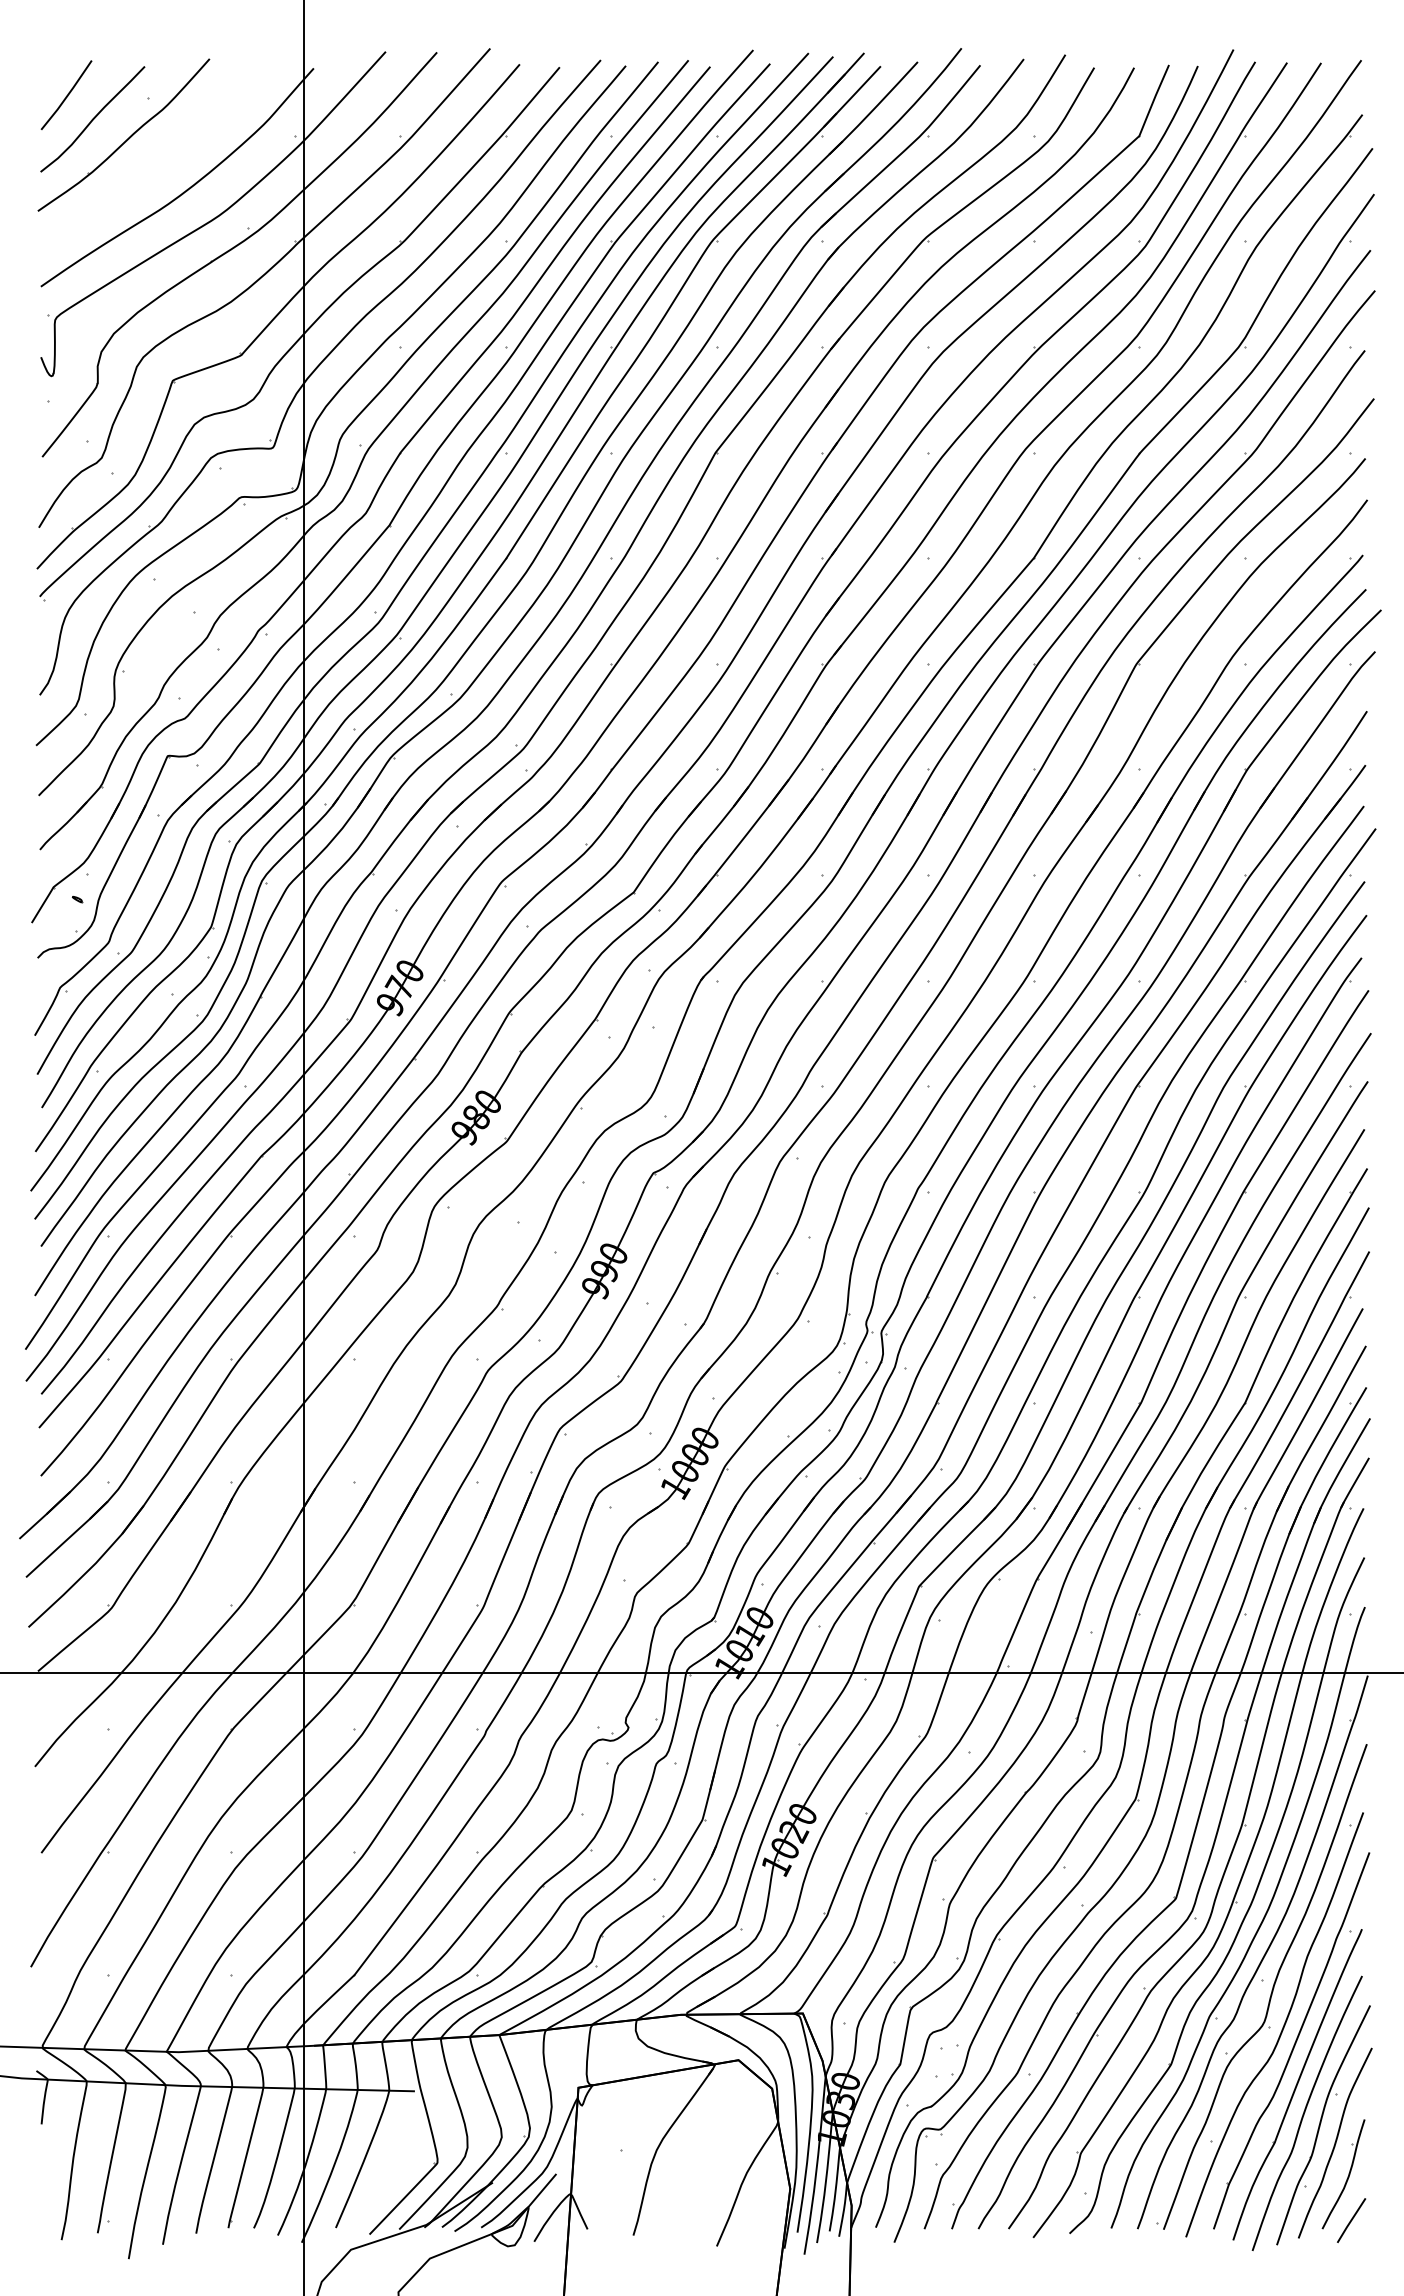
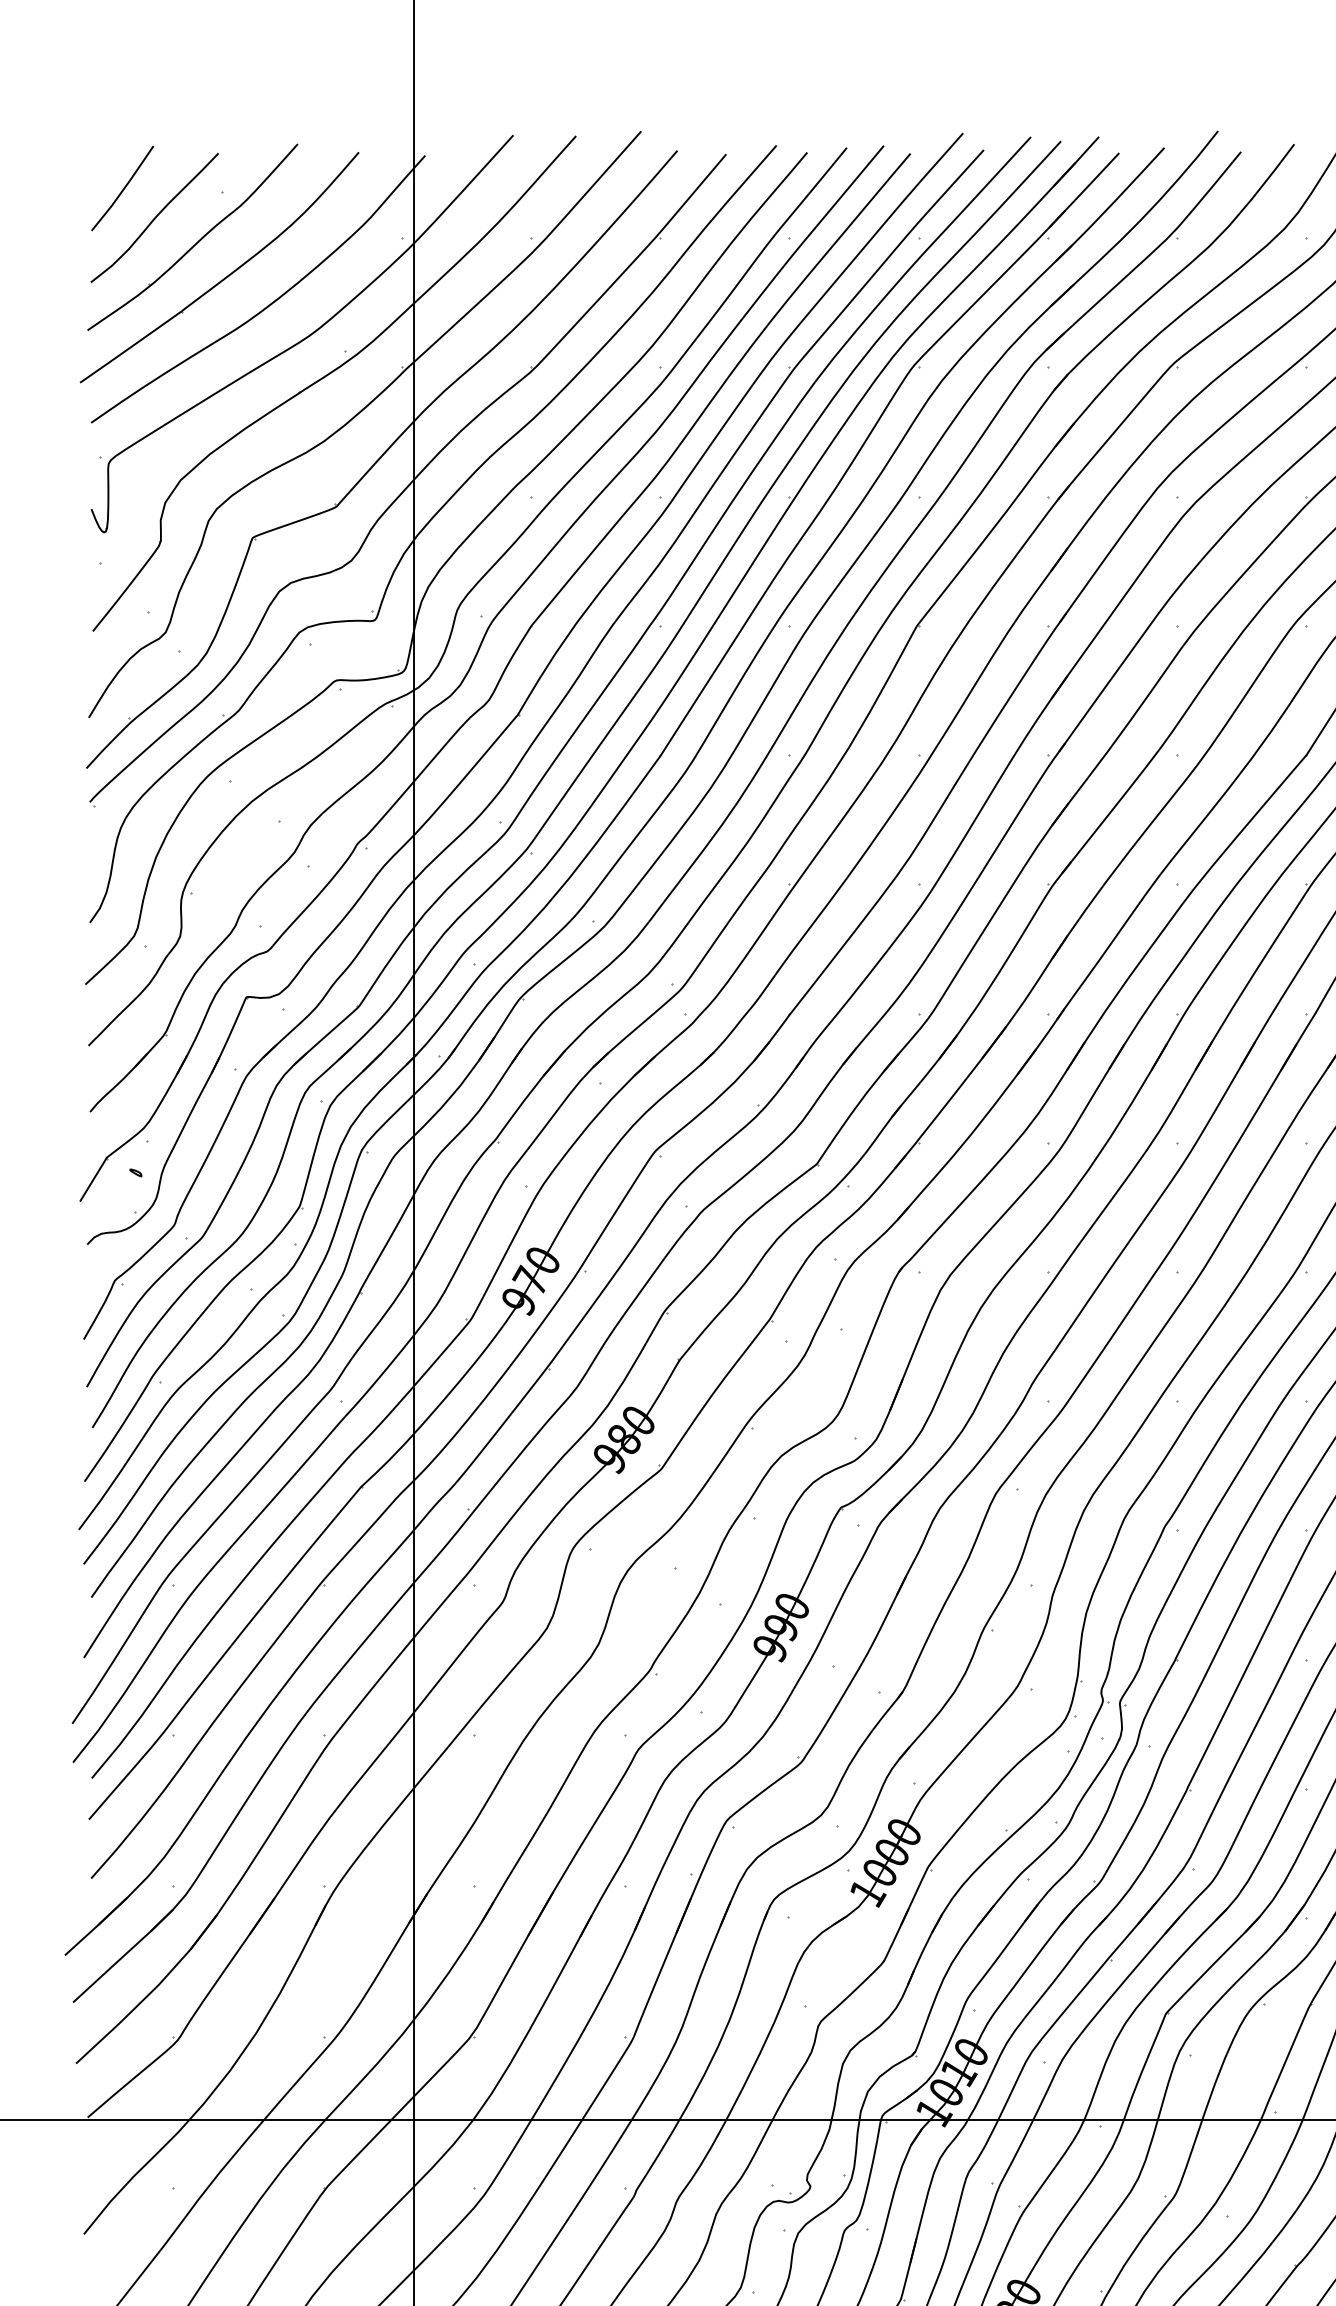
part: (152, 165) -> (227, 274), added

